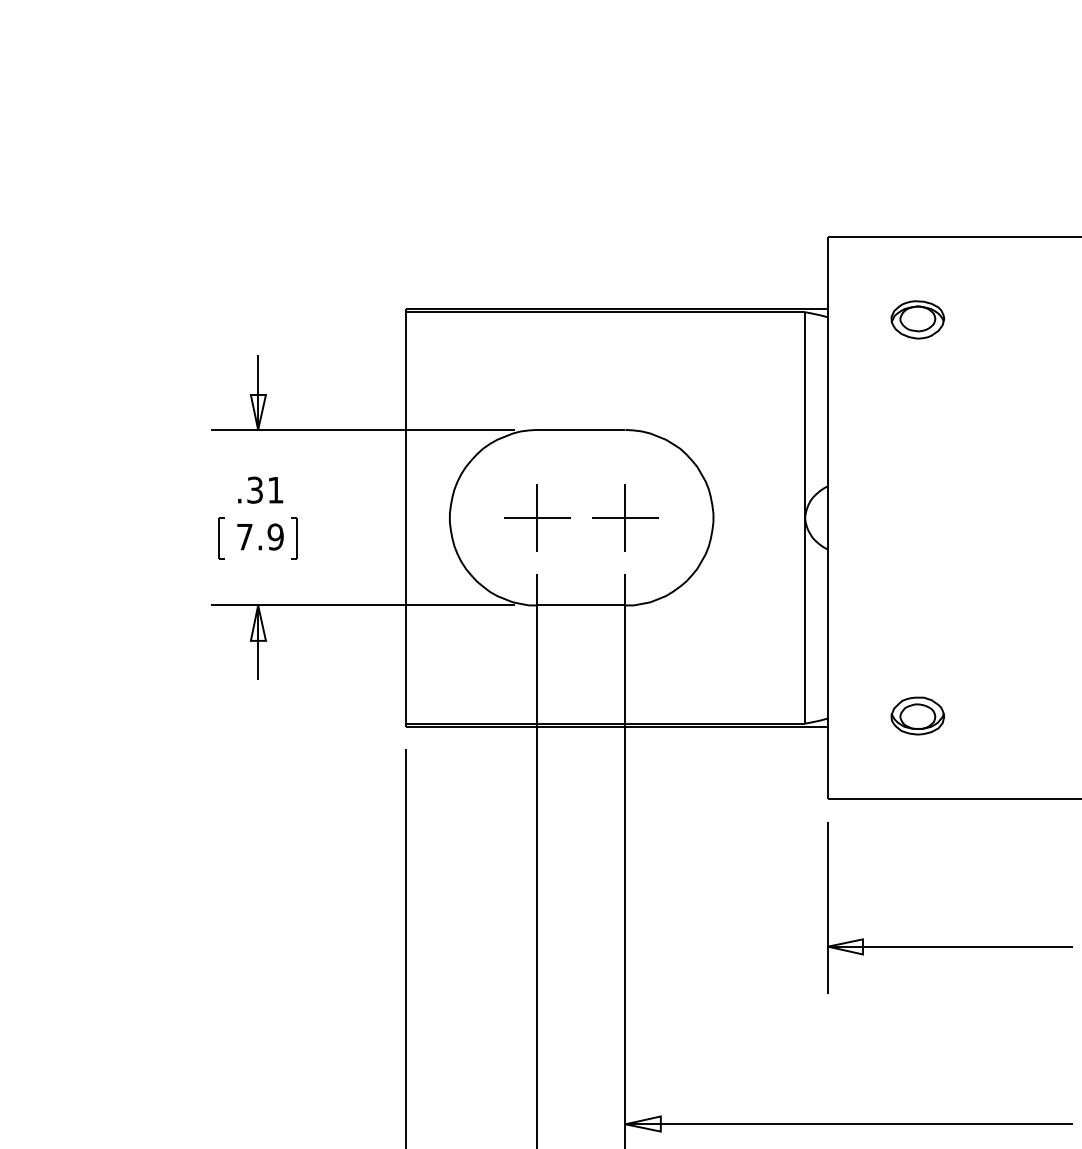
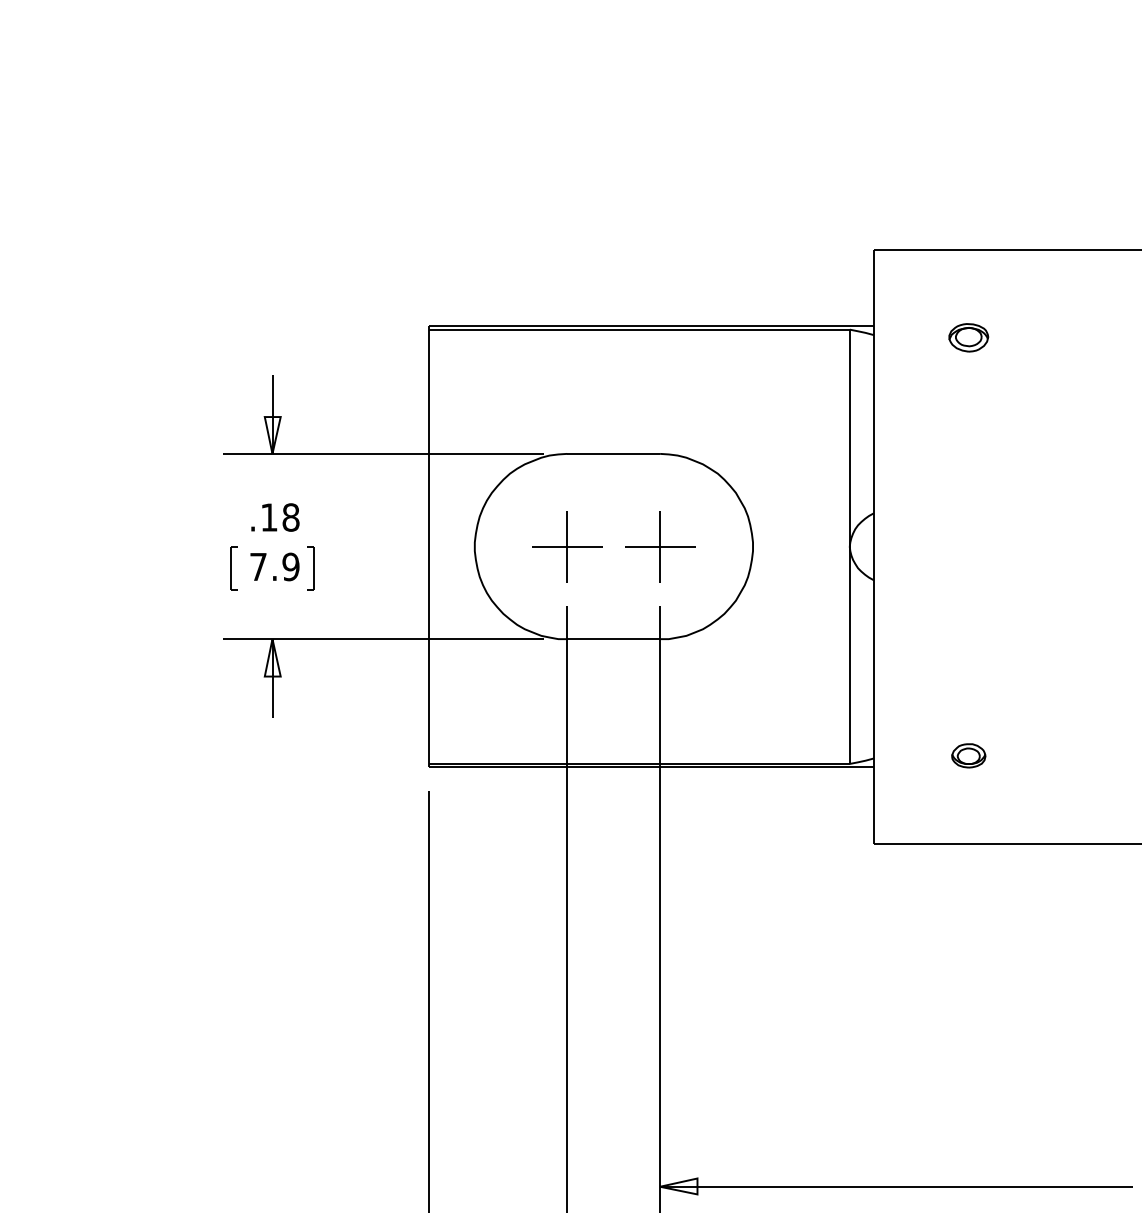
part: (917, 319) -> (968, 337), size x0.7
text: (265, 489) -> (280, 516), .31 -> .18
part: (917, 715) -> (968, 755), size x0.6
part: (949, 946) -> (1002, 999), removed

